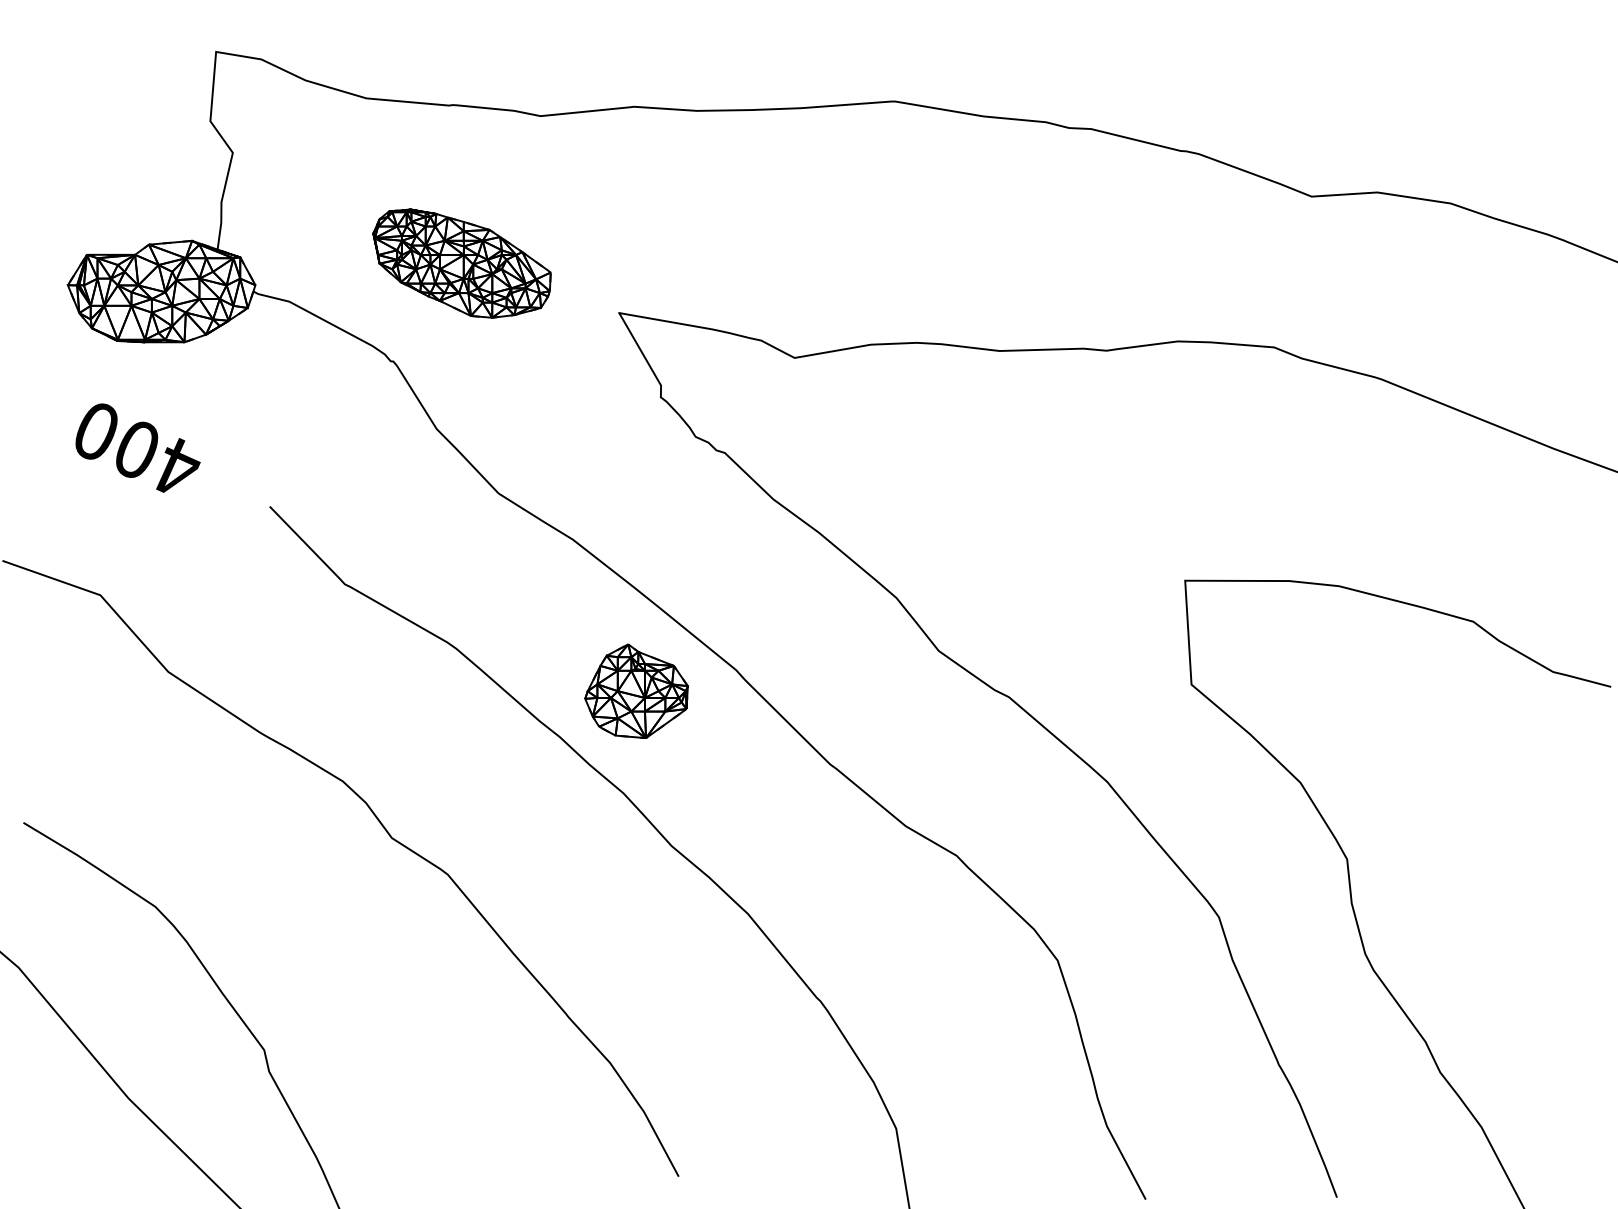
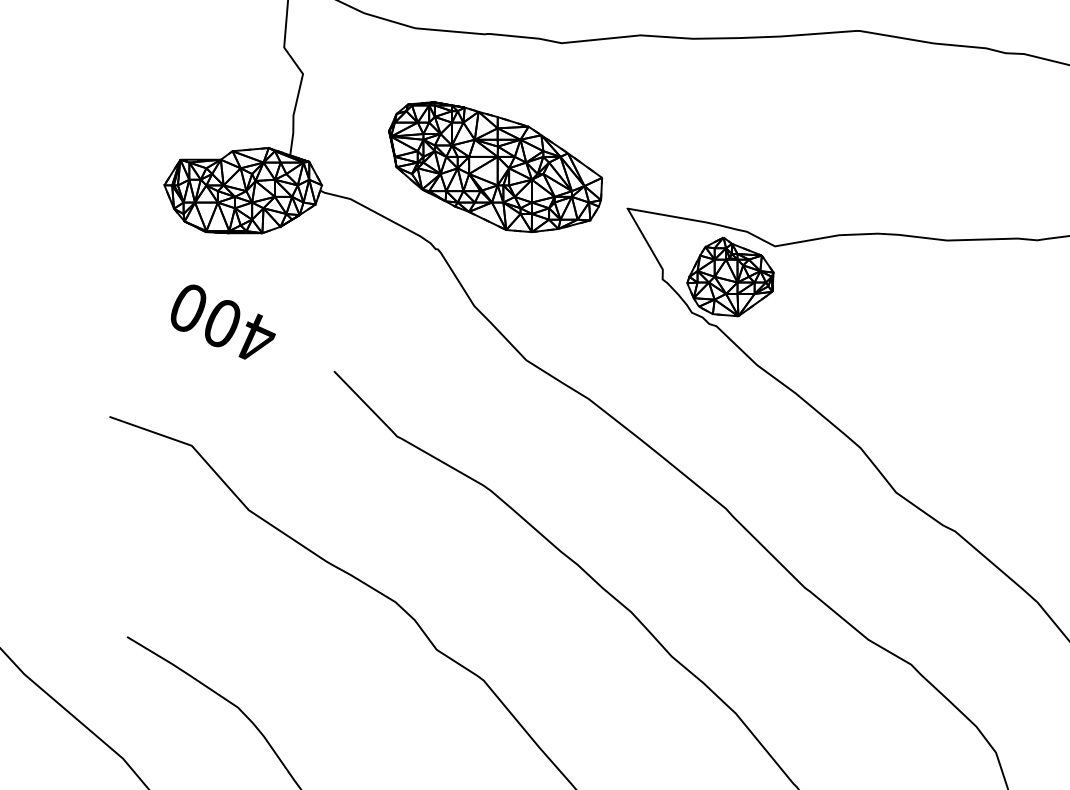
part: (461, 263) -> (495, 167), size x1.43
part: (636, 691) -> (730, 277), moved

